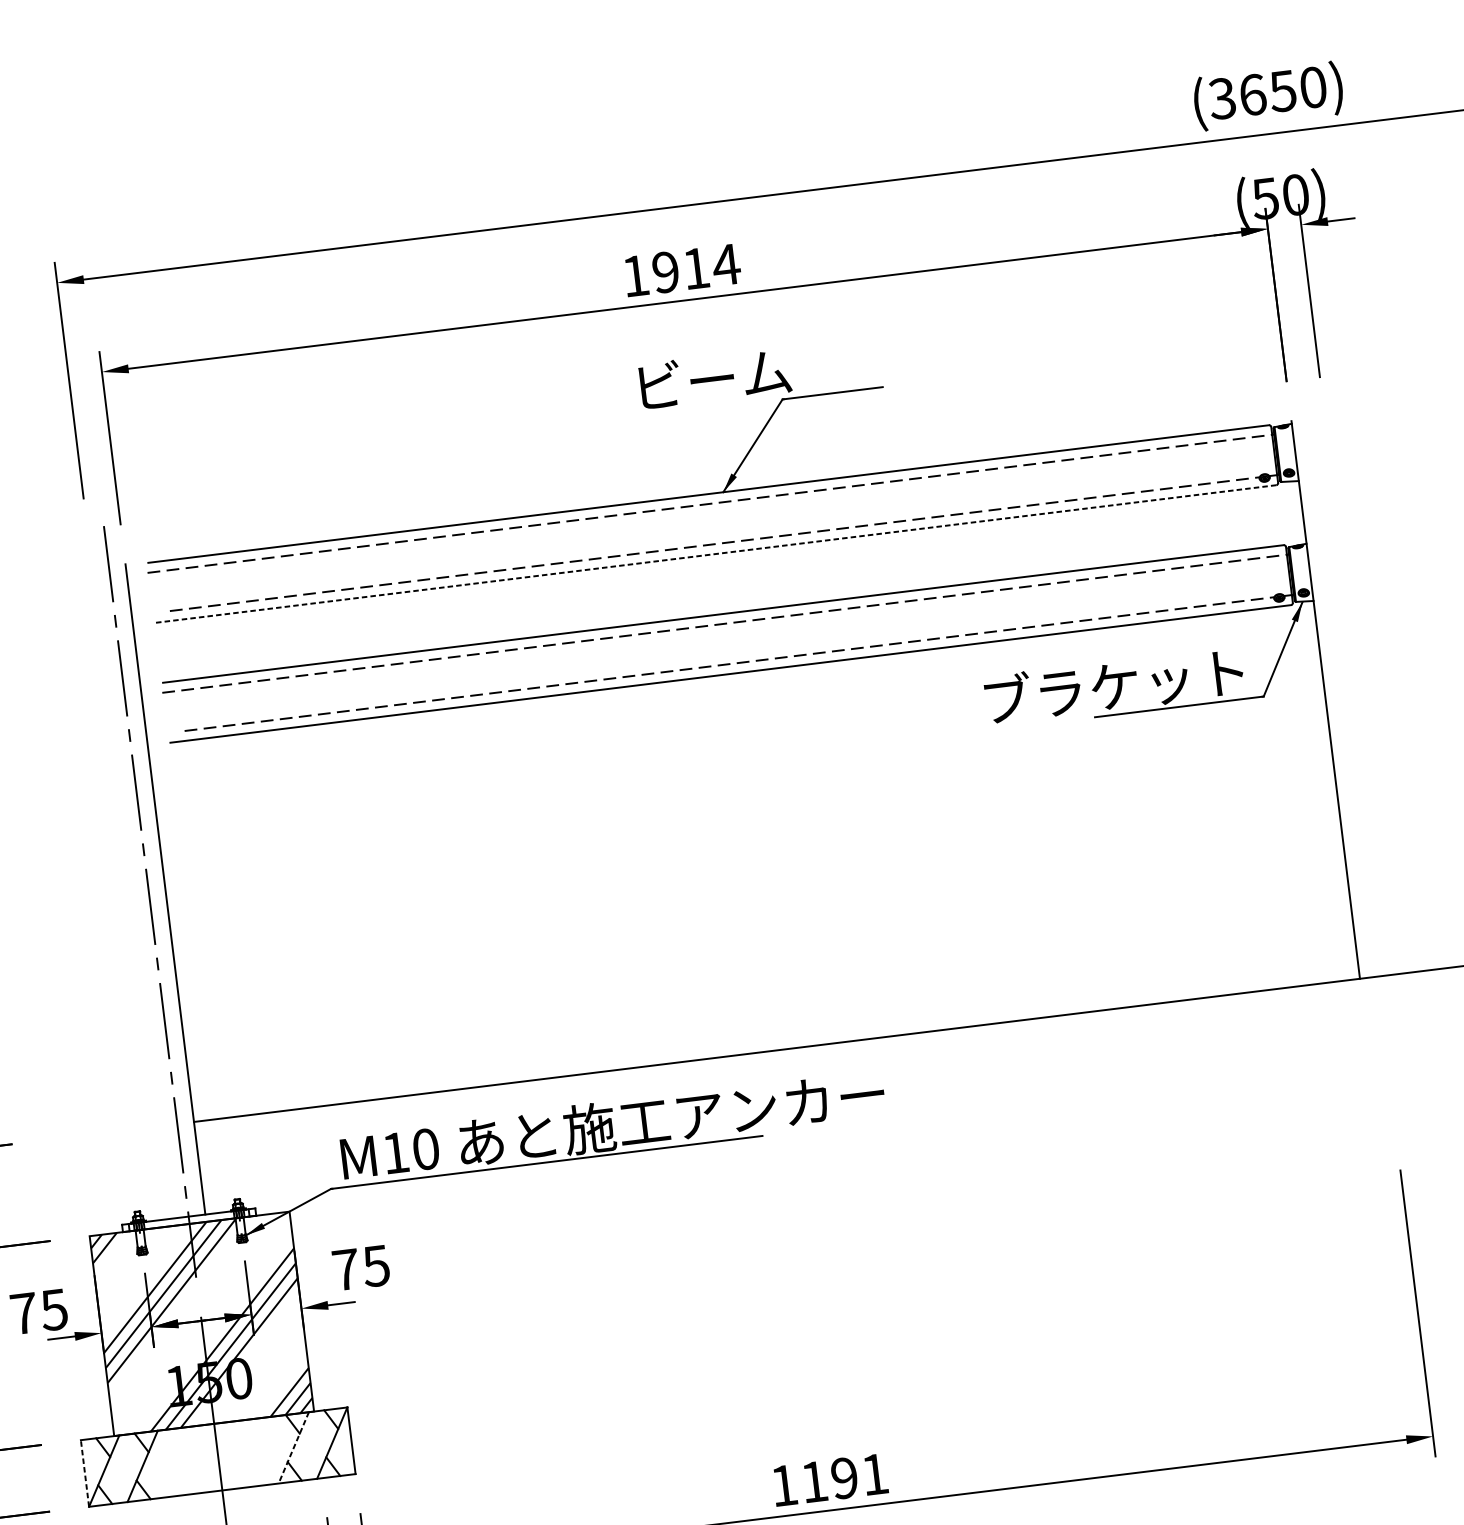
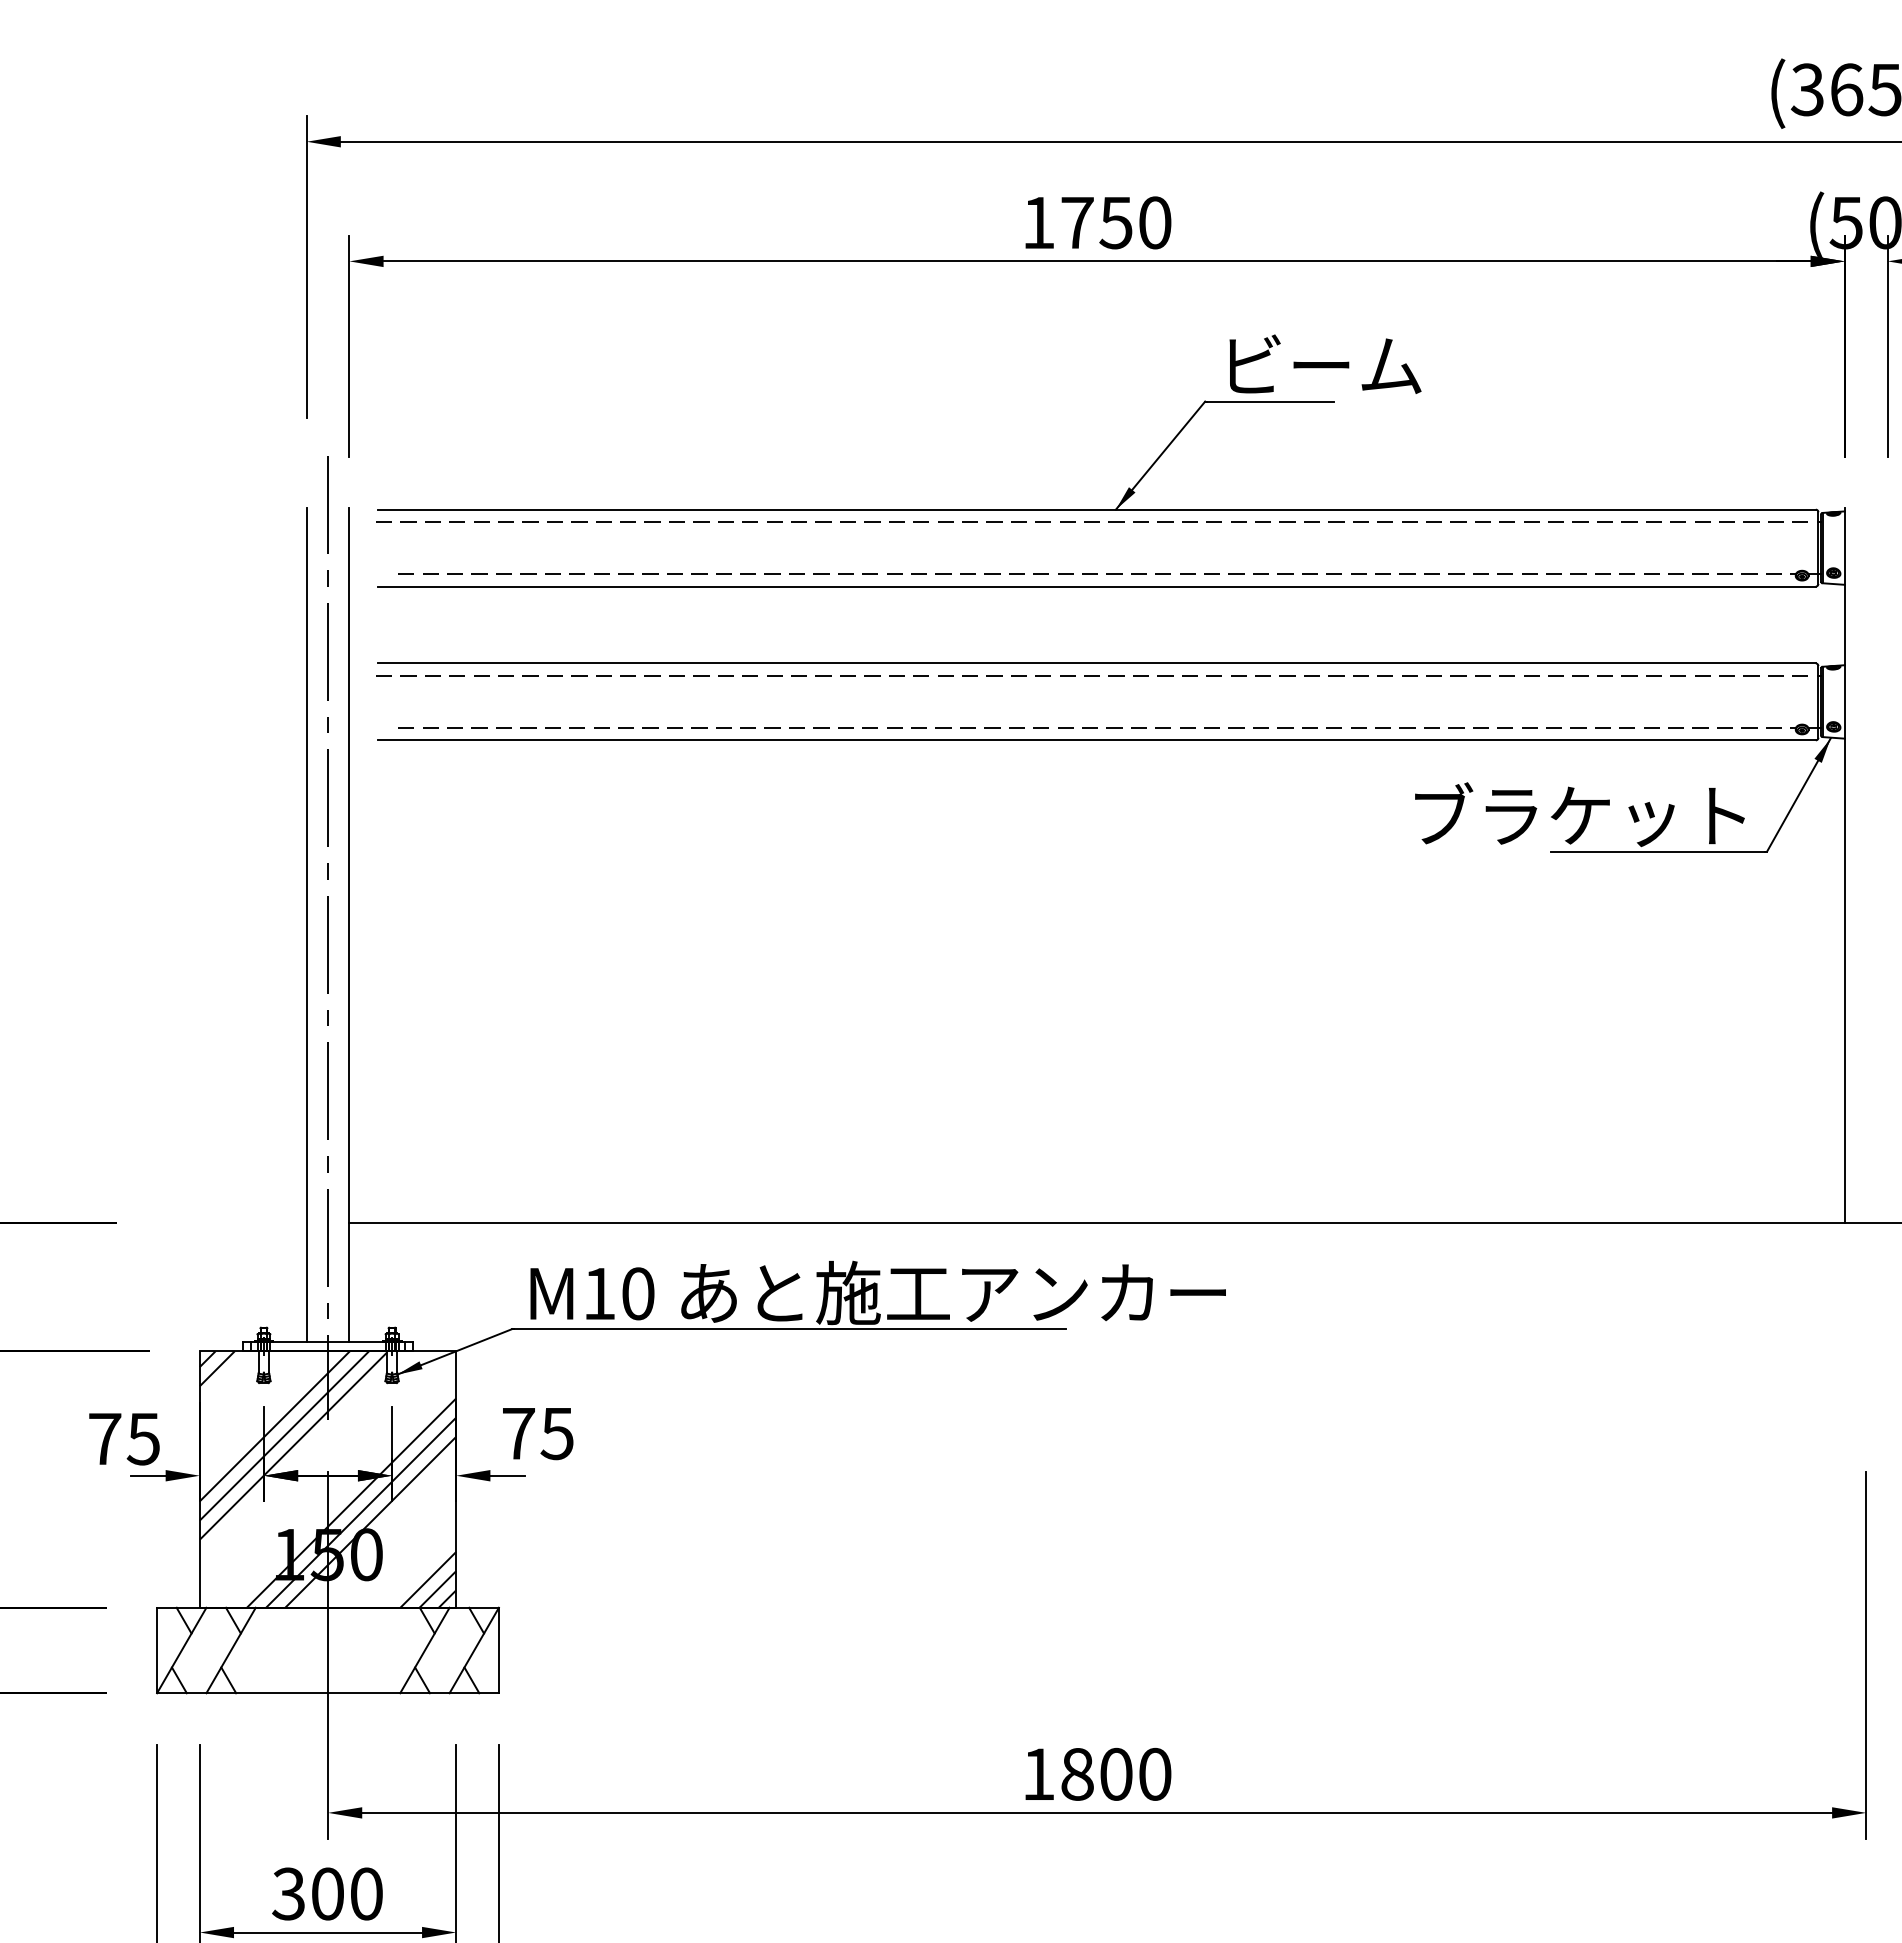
text: (696, 268) -> (1116, 222), 1914 -> 1750
text: (715, 377) -> (1325, 363), moved
line: (716, 553) -> (1097, 586), dashed -> solid
line: (131, 893) -> (306, 924), added
line: (293, 1447) -> (424, 1650), dashed -> solid
line: (85, 1473) -> (157, 1650), dashed -> solid
text: (844, 1477) -> (1116, 1773), 1191 -> 1800

